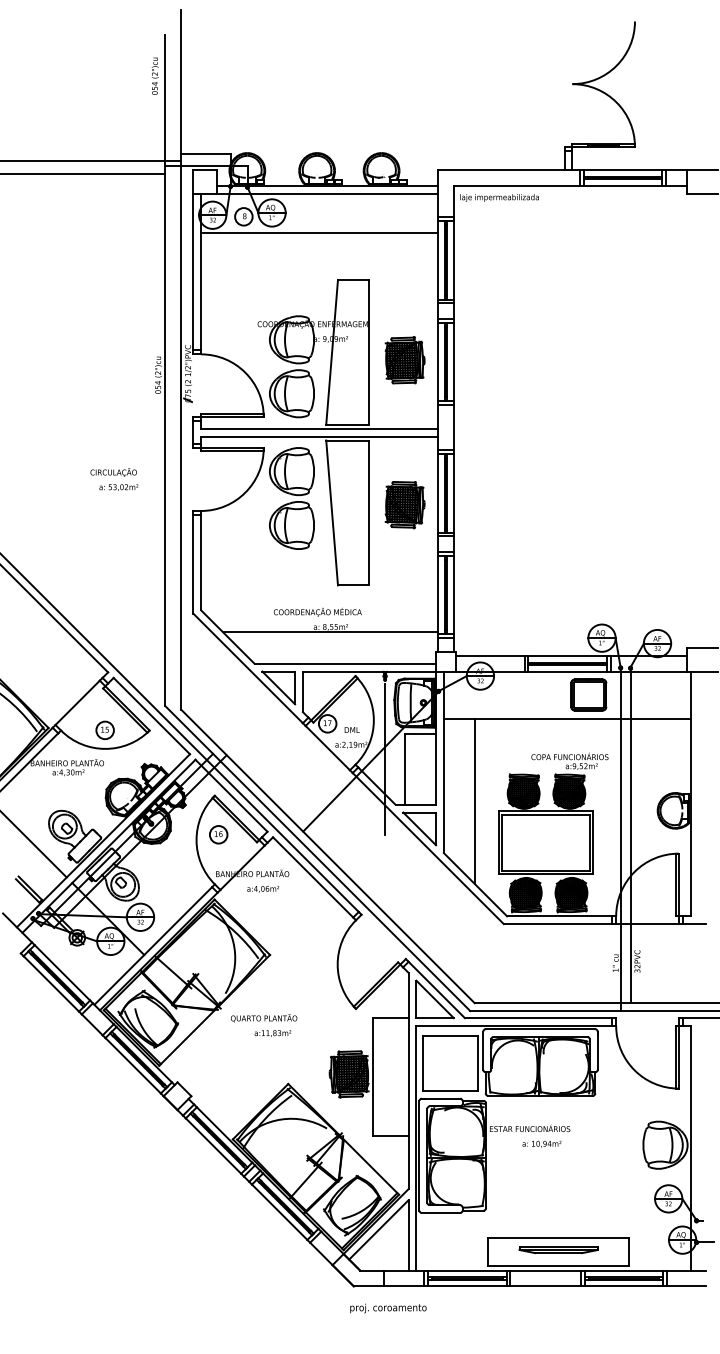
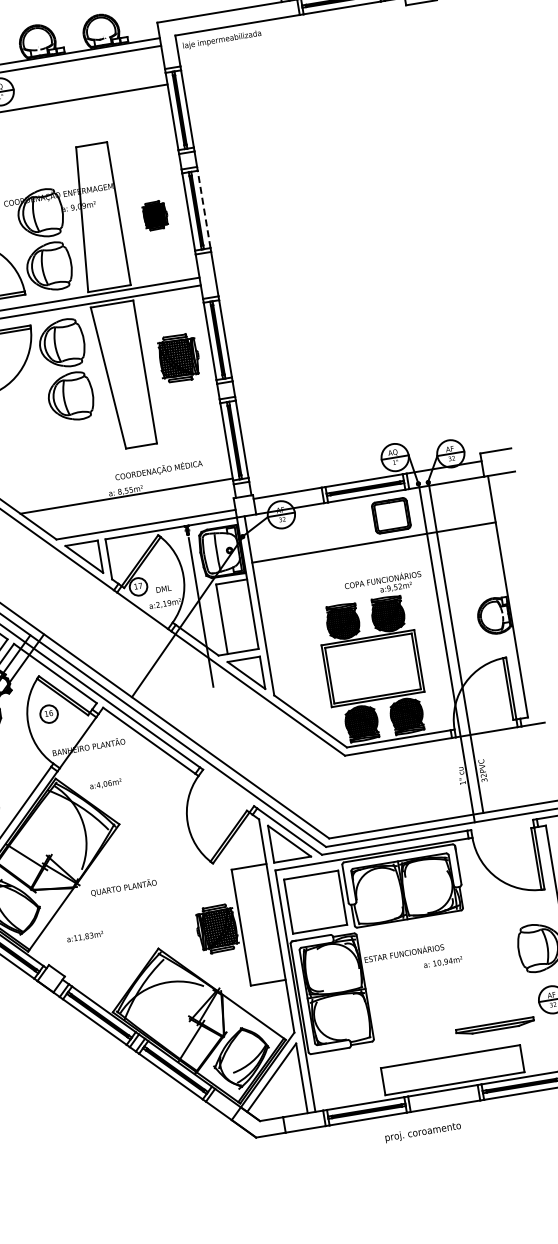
part: (404, 360) -> (154, 215), size x0.6
line: (454, 361) -> (204, 208), solid -> dashed
text: (317, 611) -> (158, 469), moved
line: (475, 801) -> (297, 639), removed
text: (263, 889) -> (106, 784), moved
text: (272, 1033) -> (84, 937), moved
text: (541, 1143) -> (442, 961), moved
part: (558, 1250) -> (495, 1027), moved
text: (388, 1308) -> (423, 1132), moved

